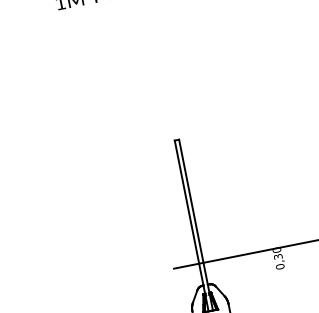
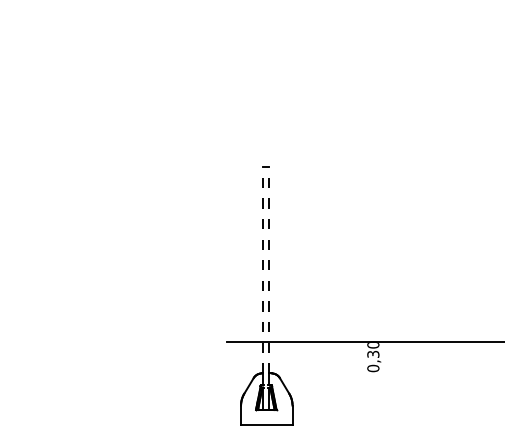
line: (193, 211) -> (269, 269), solid -> dashed
line: (189, 212) -> (263, 269), solid -> dashed

